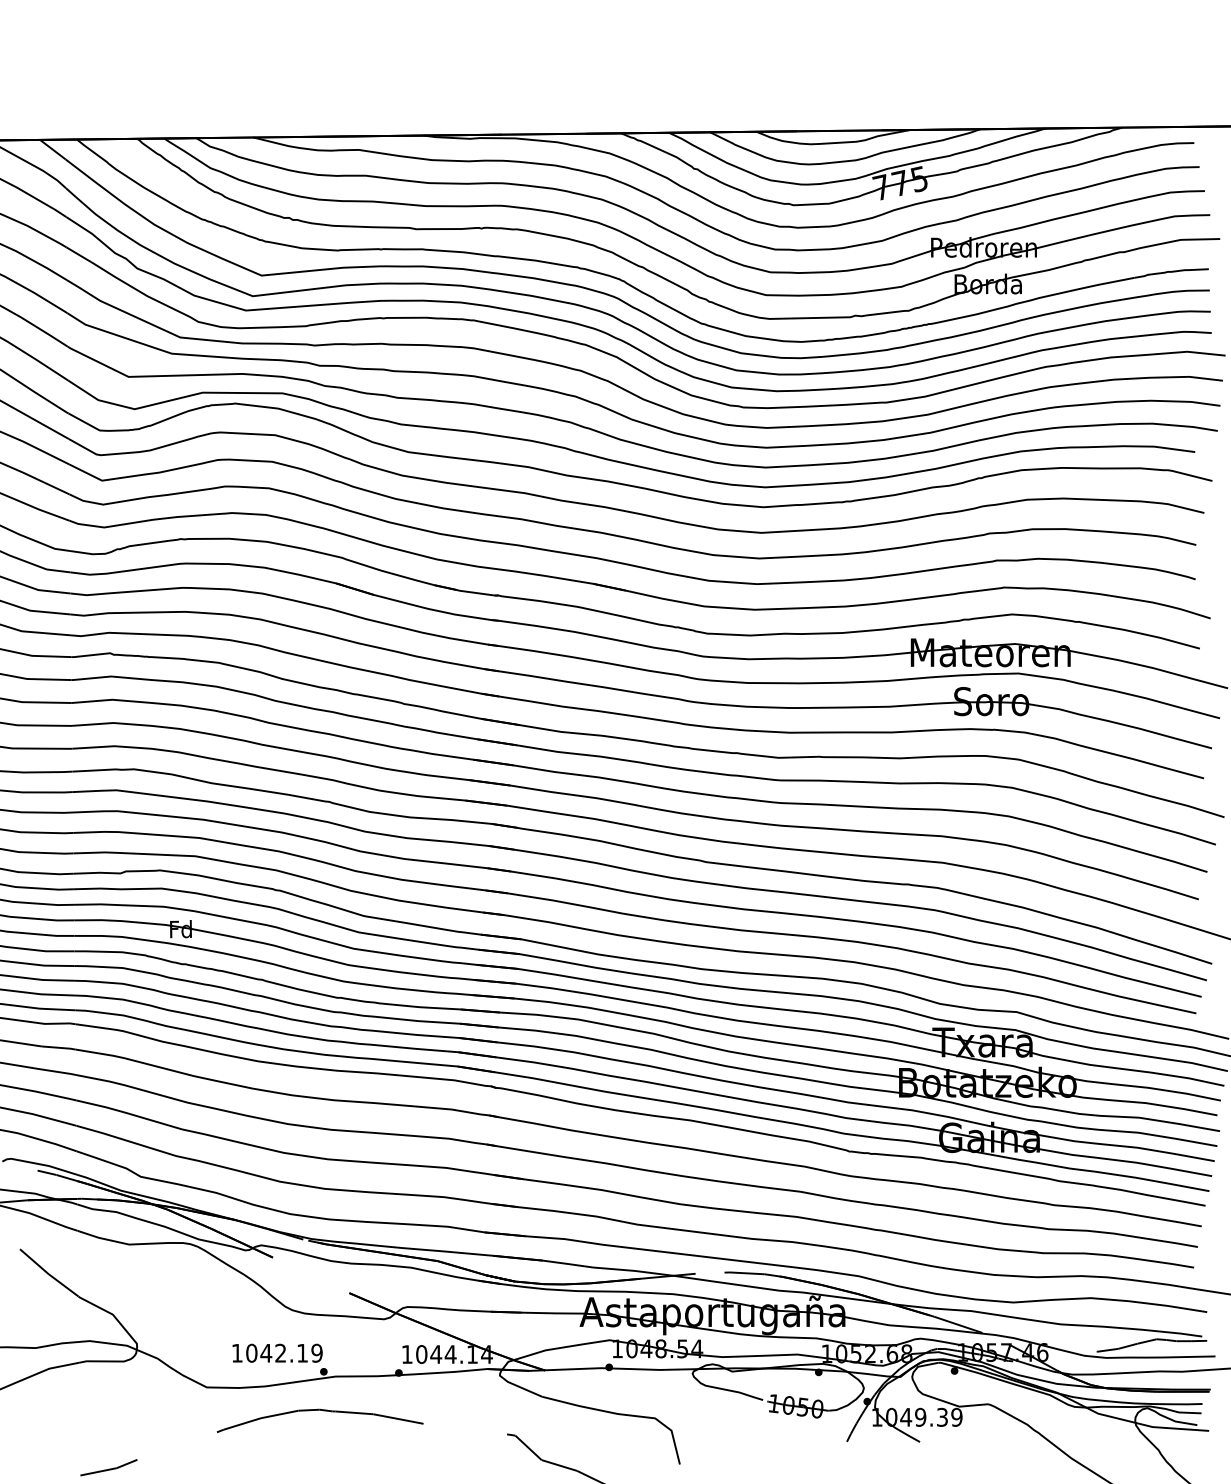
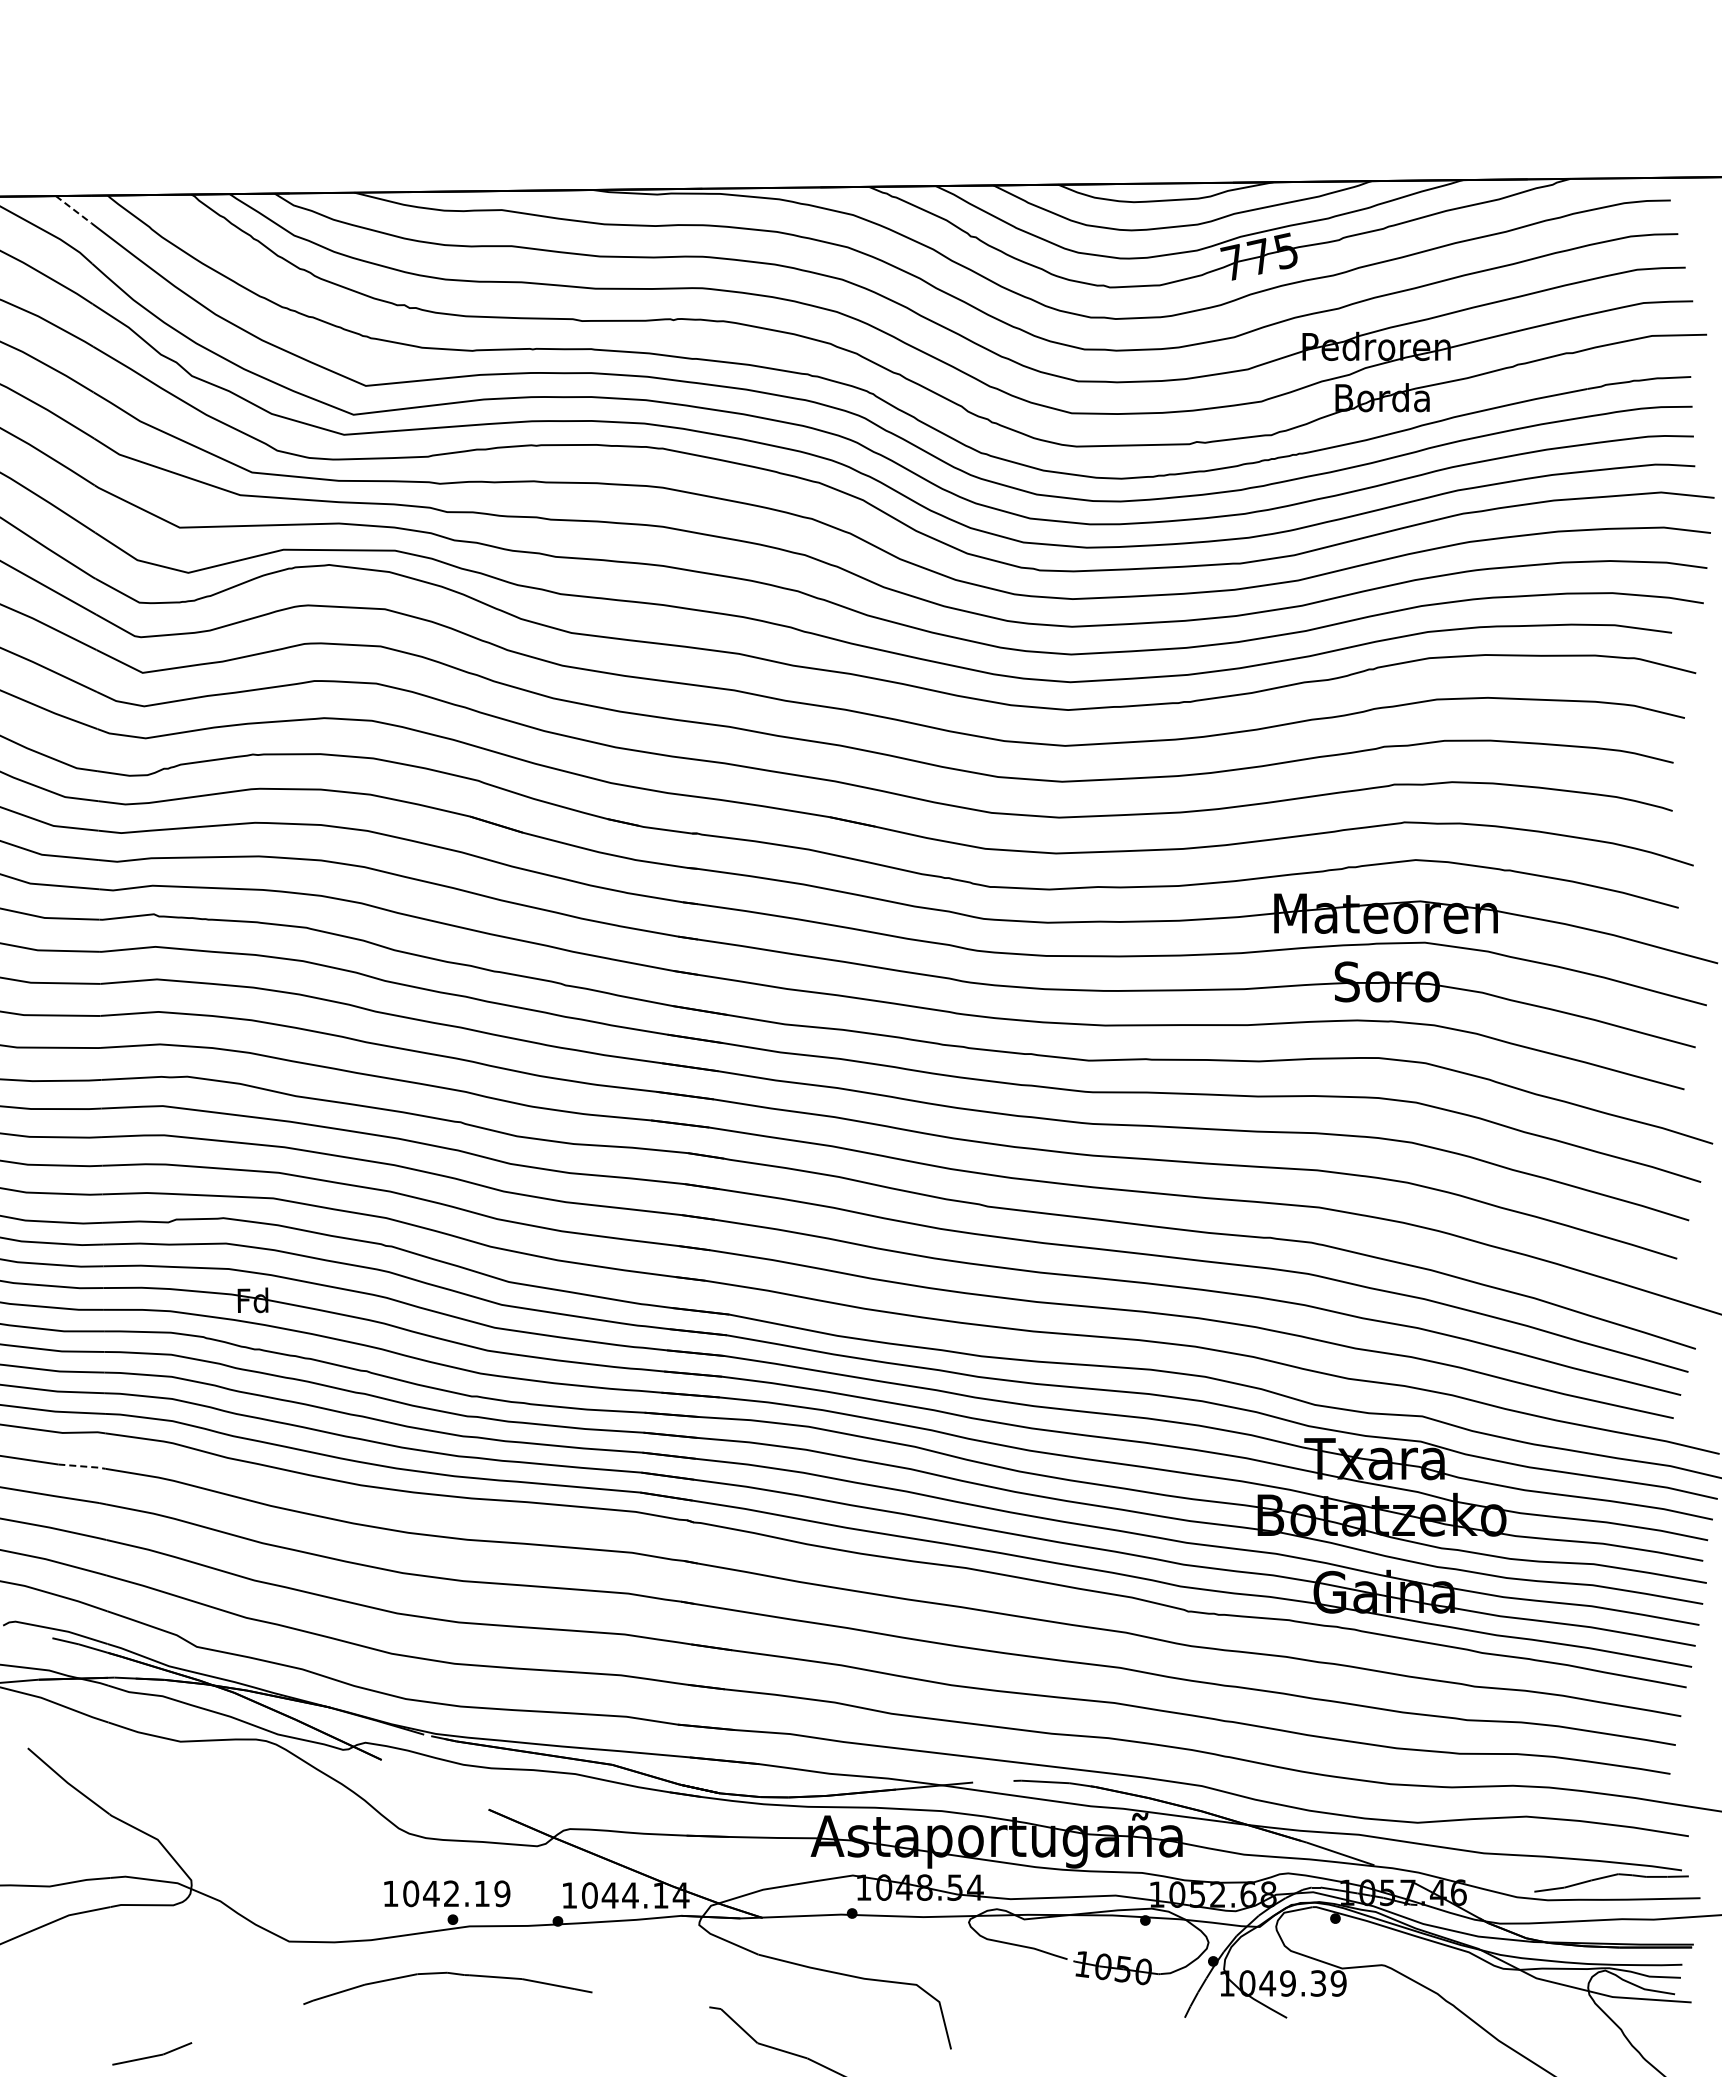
line: (52, 149) -> (73, 209), solid -> dashed
line: (59, 1047) -> (82, 1466), solid -> dashed
text: (277, 1353) -> (447, 1893), moved

